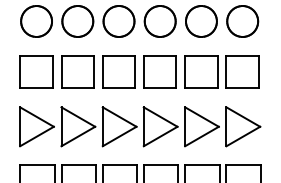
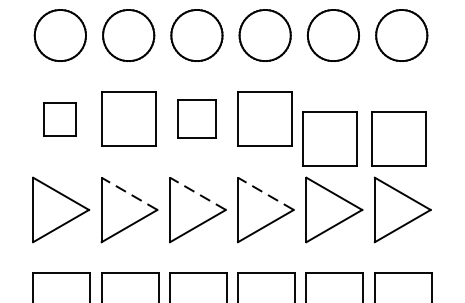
part: (36, 71) -> (60, 118), size x0.6
part: (118, 71) -> (196, 118), size x0.7
part: (221, 71) -> (363, 138), moved
line: (77, 116) -> (128, 192), solid -> dashed
line: (119, 116) -> (197, 192), solid -> dashed
line: (160, 116) -> (265, 192), solid -> dashed

